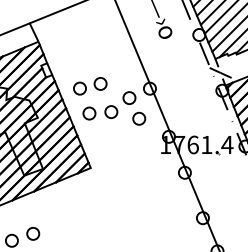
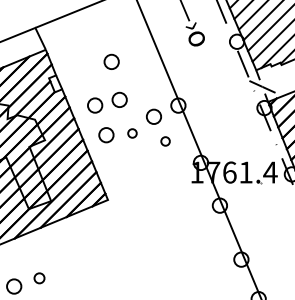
part: (93, 51) -> (111, 61), added
part: (111, 112) -> (132, 133), size x0.6
part: (139, 118) -> (165, 141), size x0.6
part: (33, 234) -> (39, 278), size x0.7

